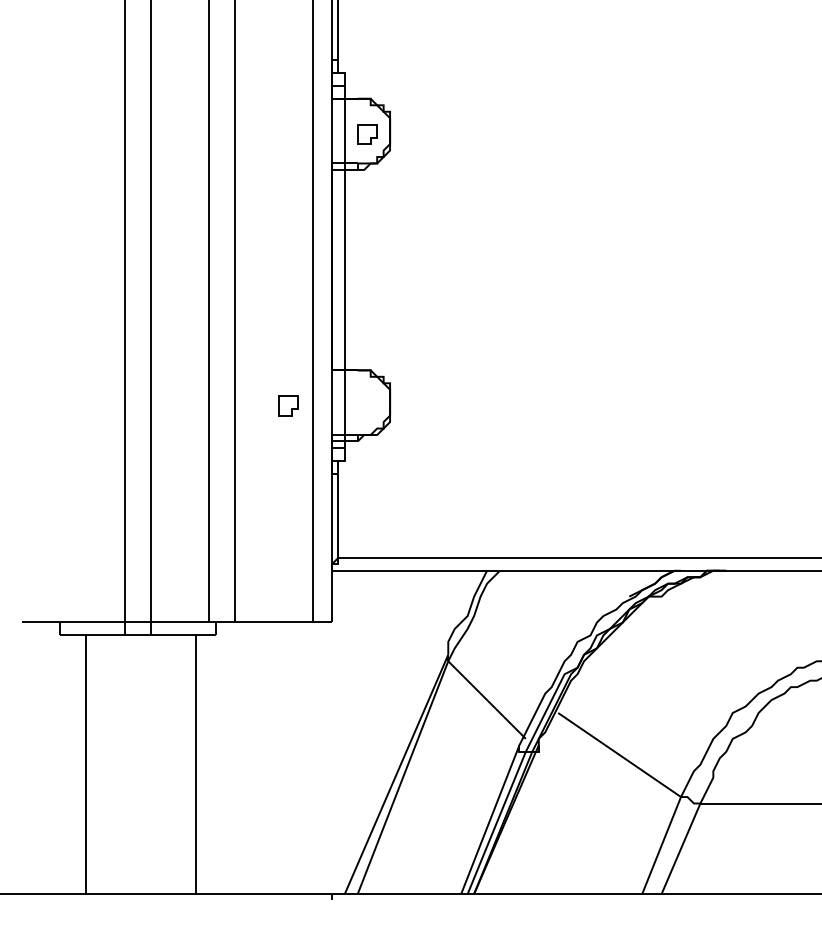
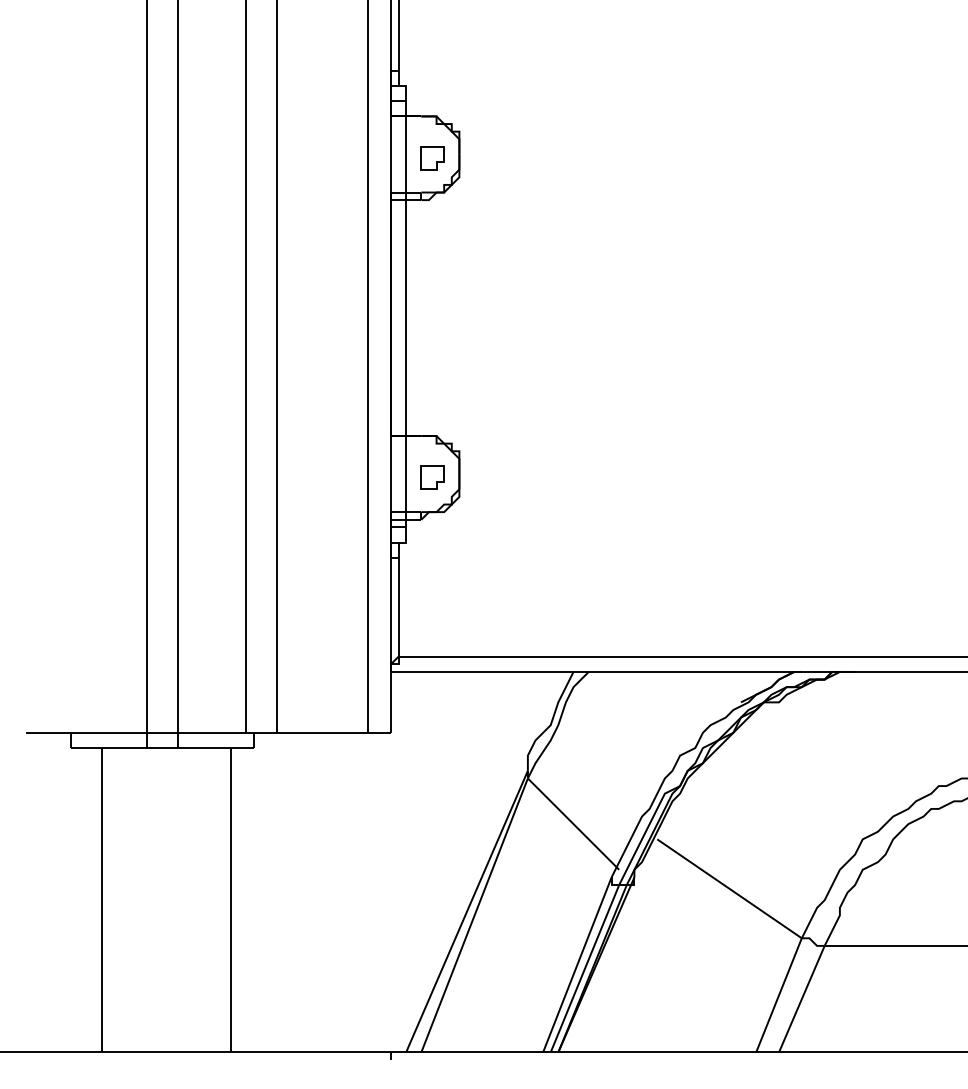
part: (288, 405) -> (432, 477), moved

